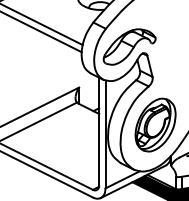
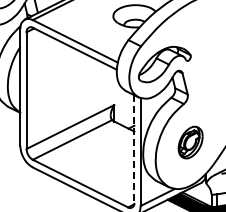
part: (155, 124) -> (190, 142), size x0.6
line: (99, 131) -> (134, 149), solid -> dashed

